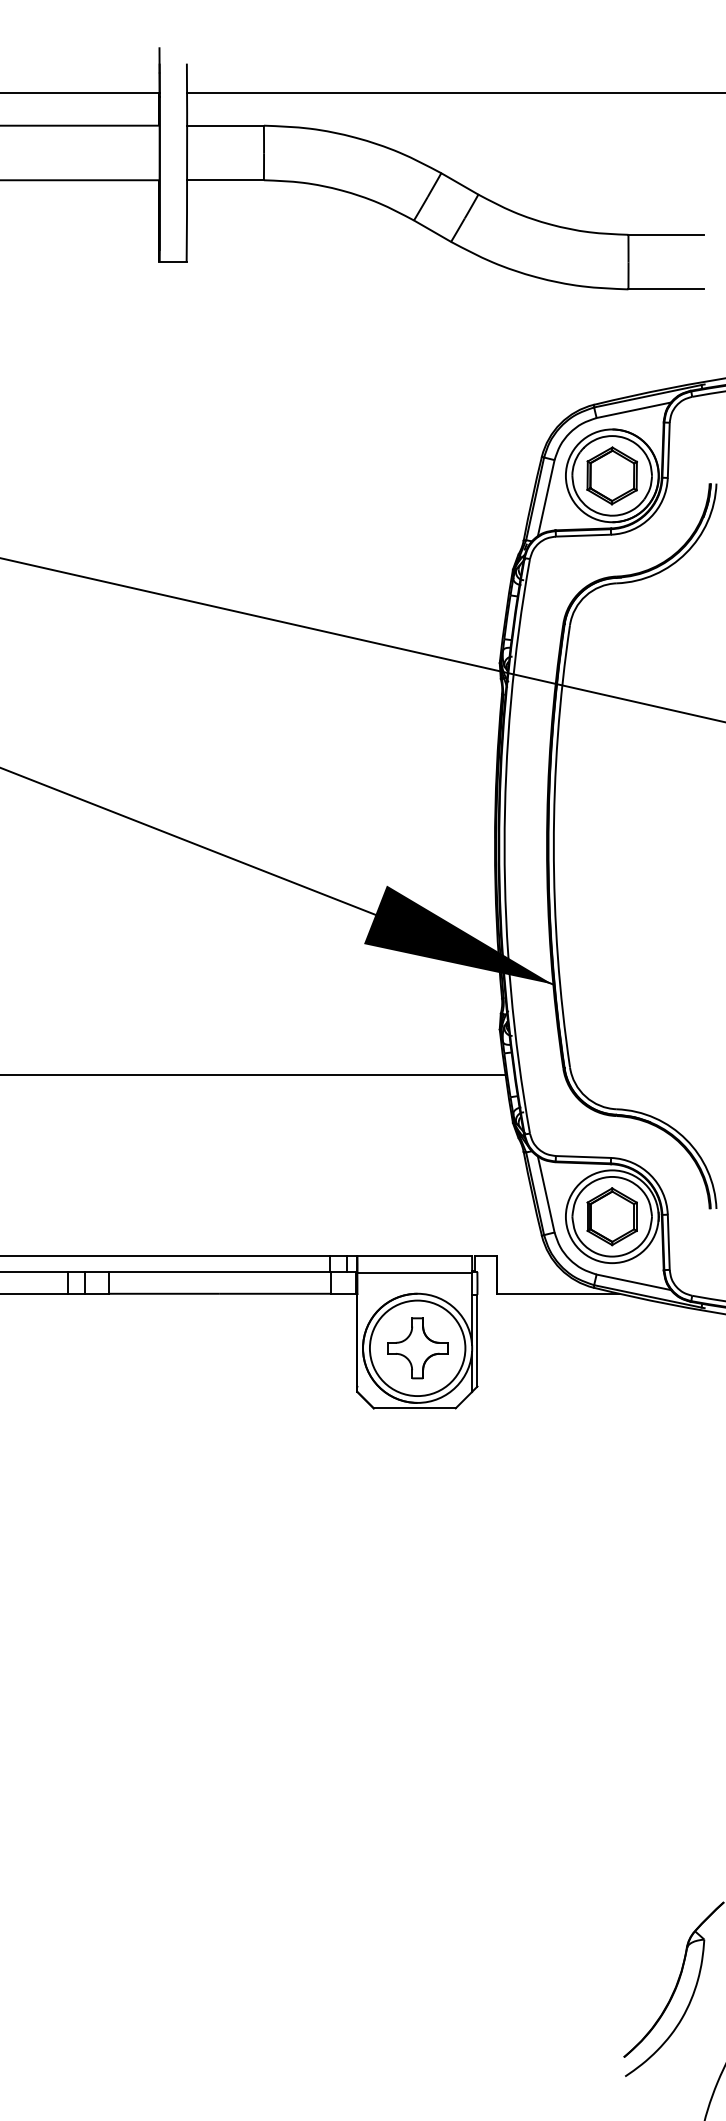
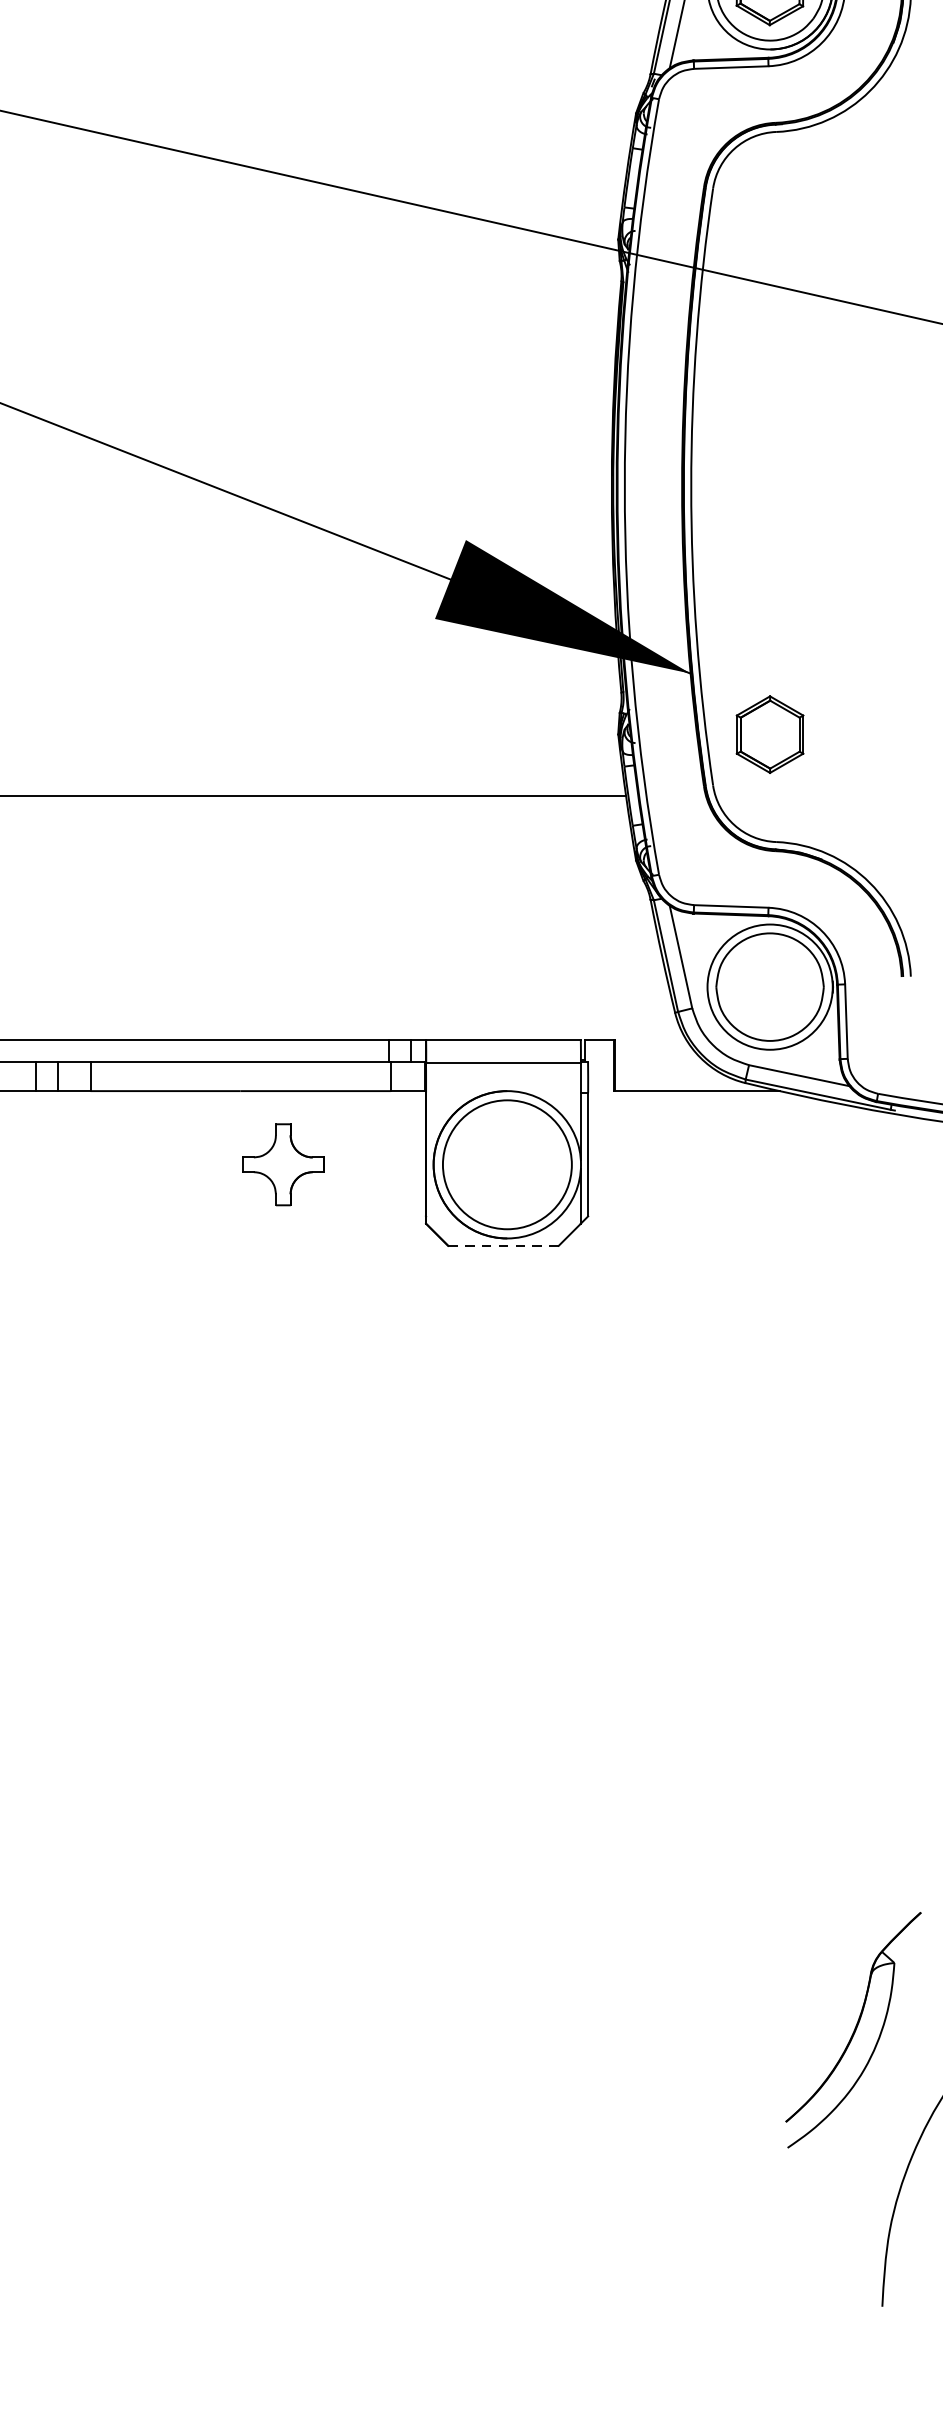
part: (611, 1216) -> (769, 734), moved
part: (417, 1348) -> (283, 1164), moved
line: (414, 1408) -> (503, 1246), solid -> dashed

